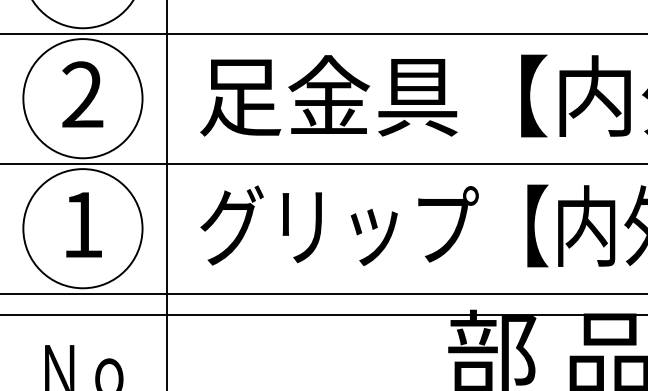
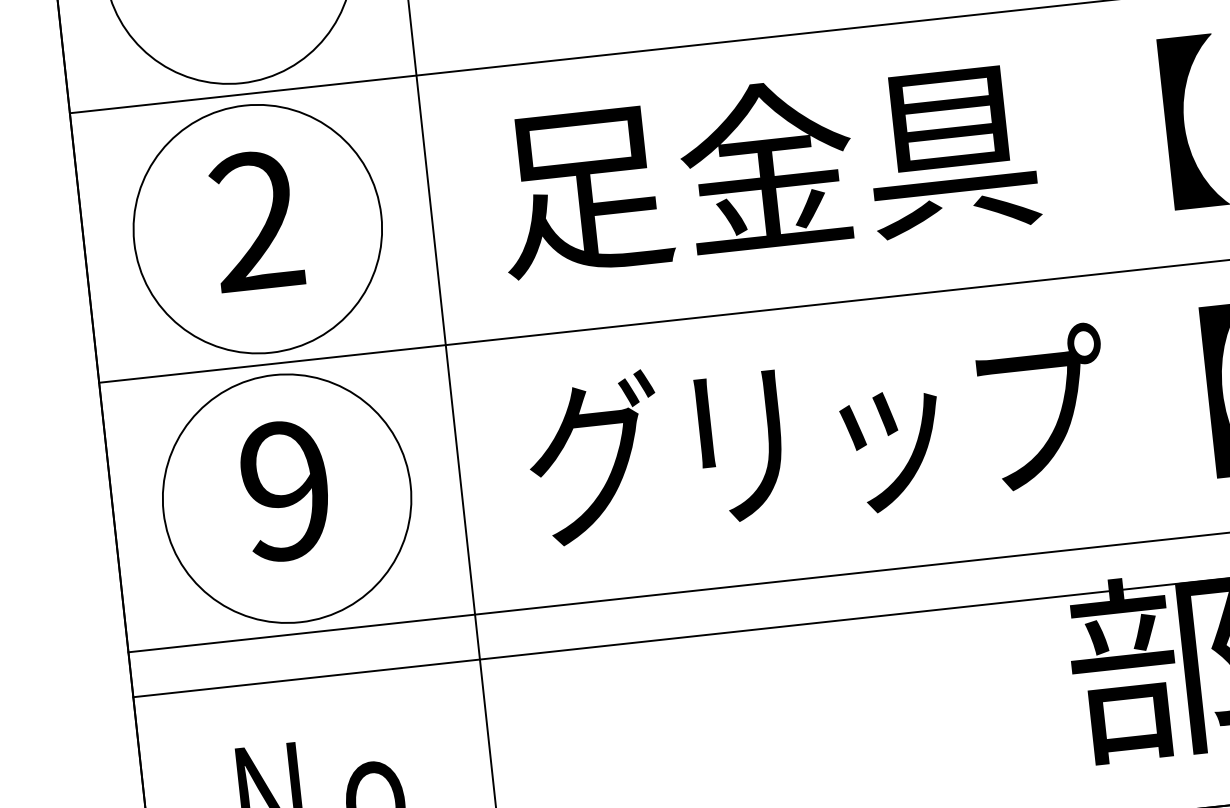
text: (82, 224) -> (285, 490), 1 -> 9

